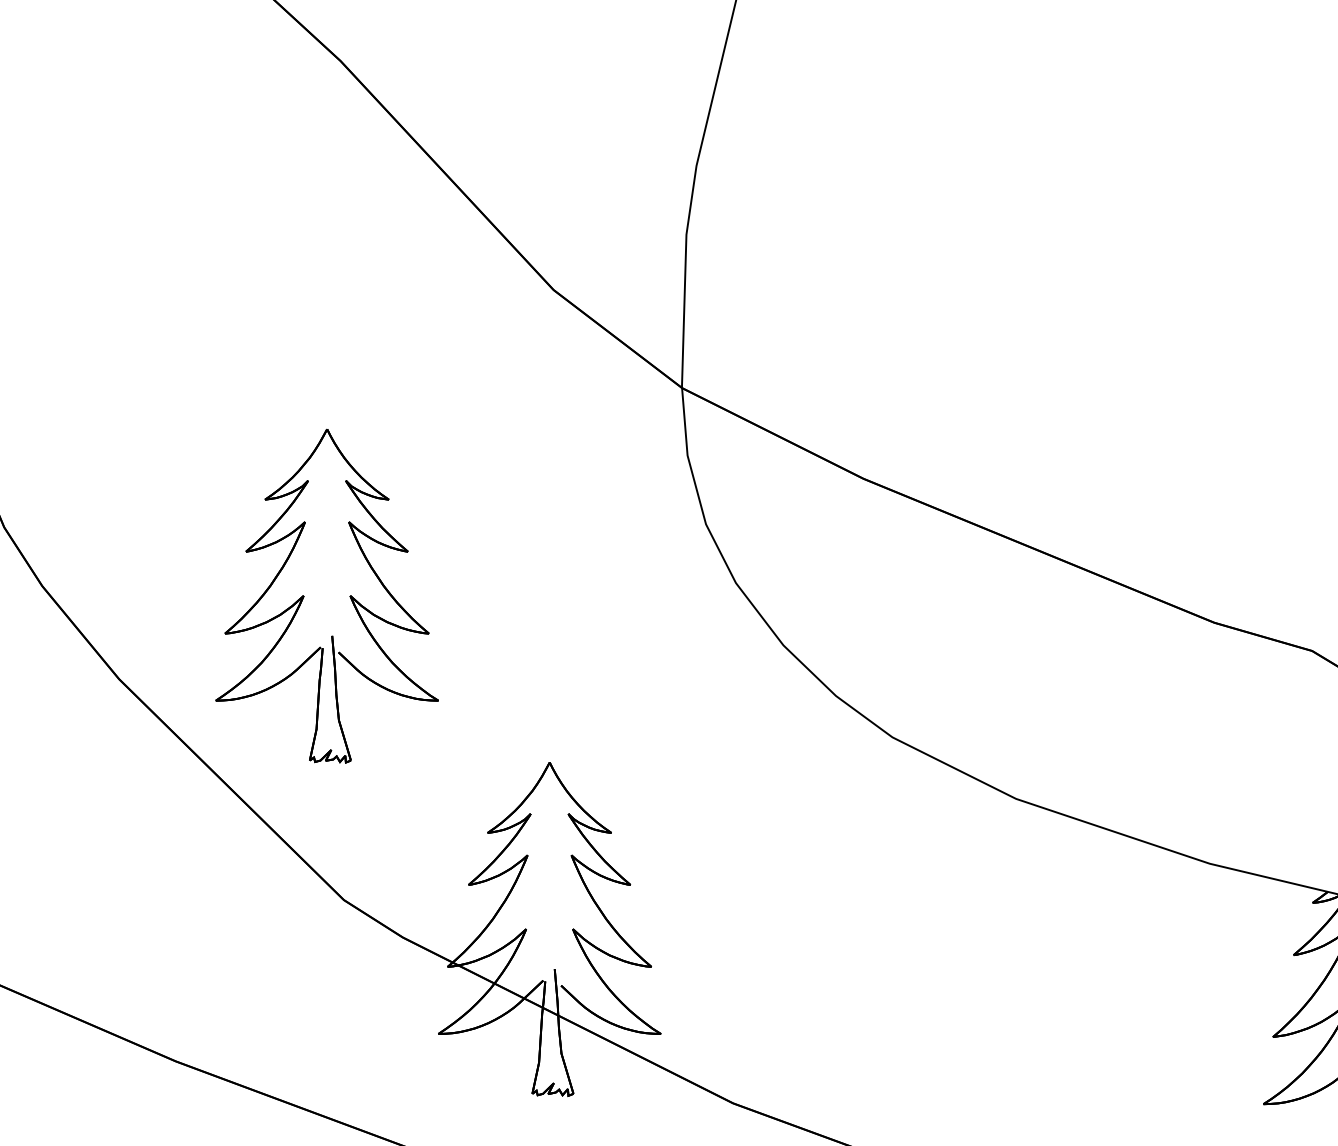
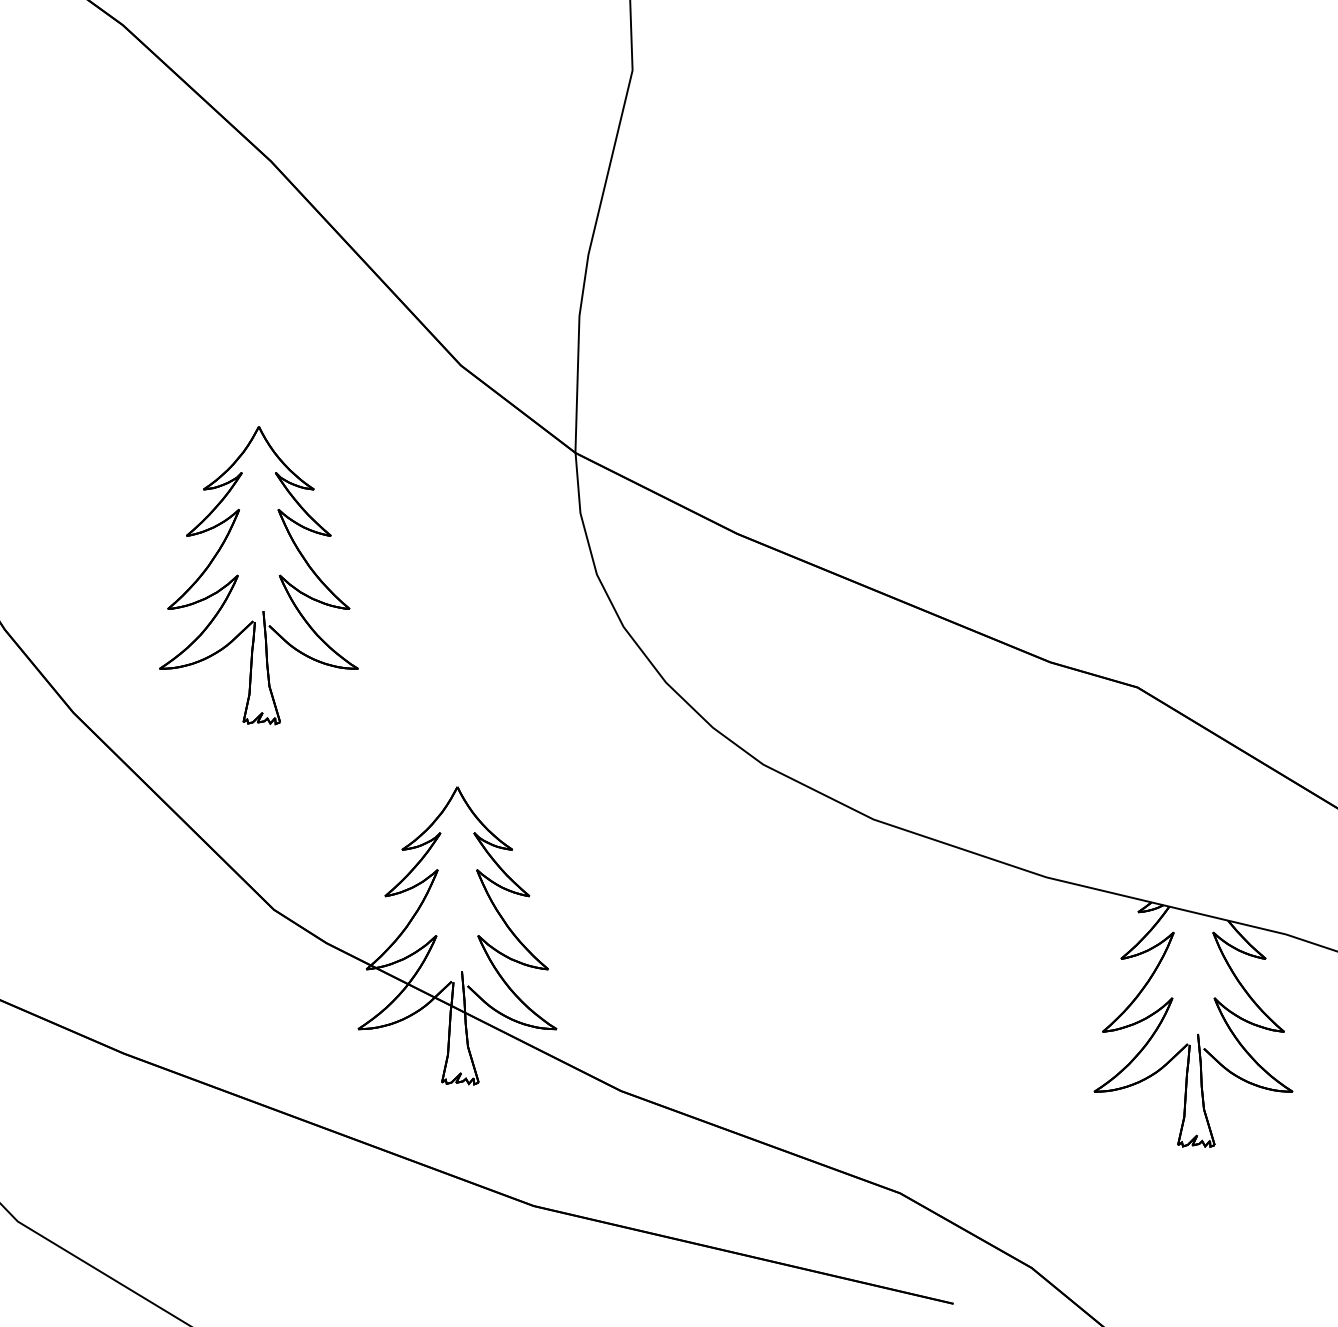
part: (304, 596) -> (238, 575), moved

